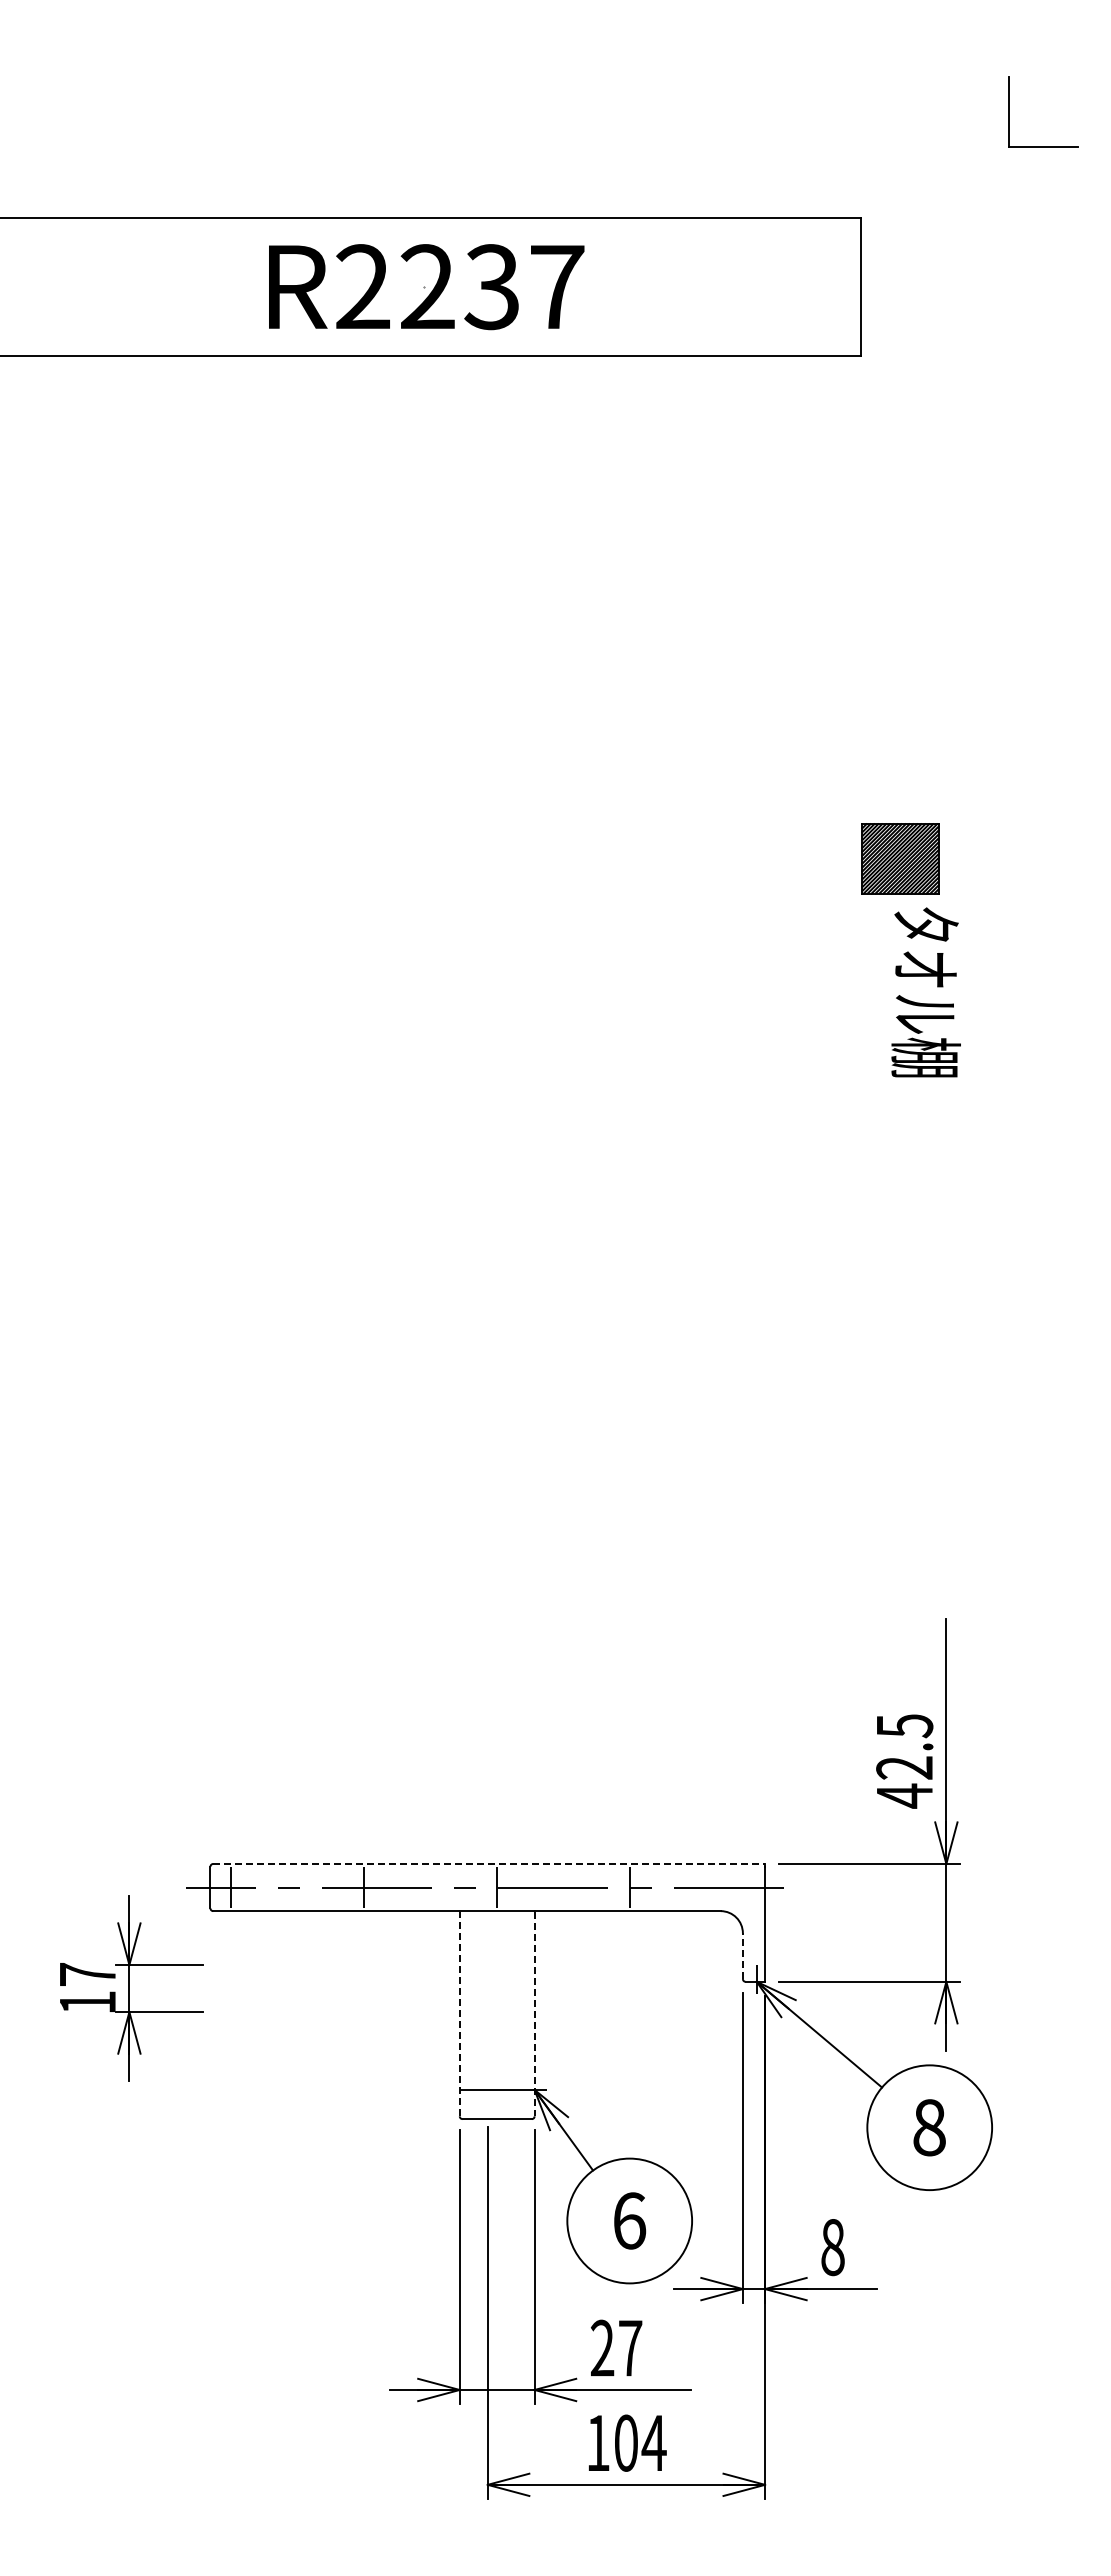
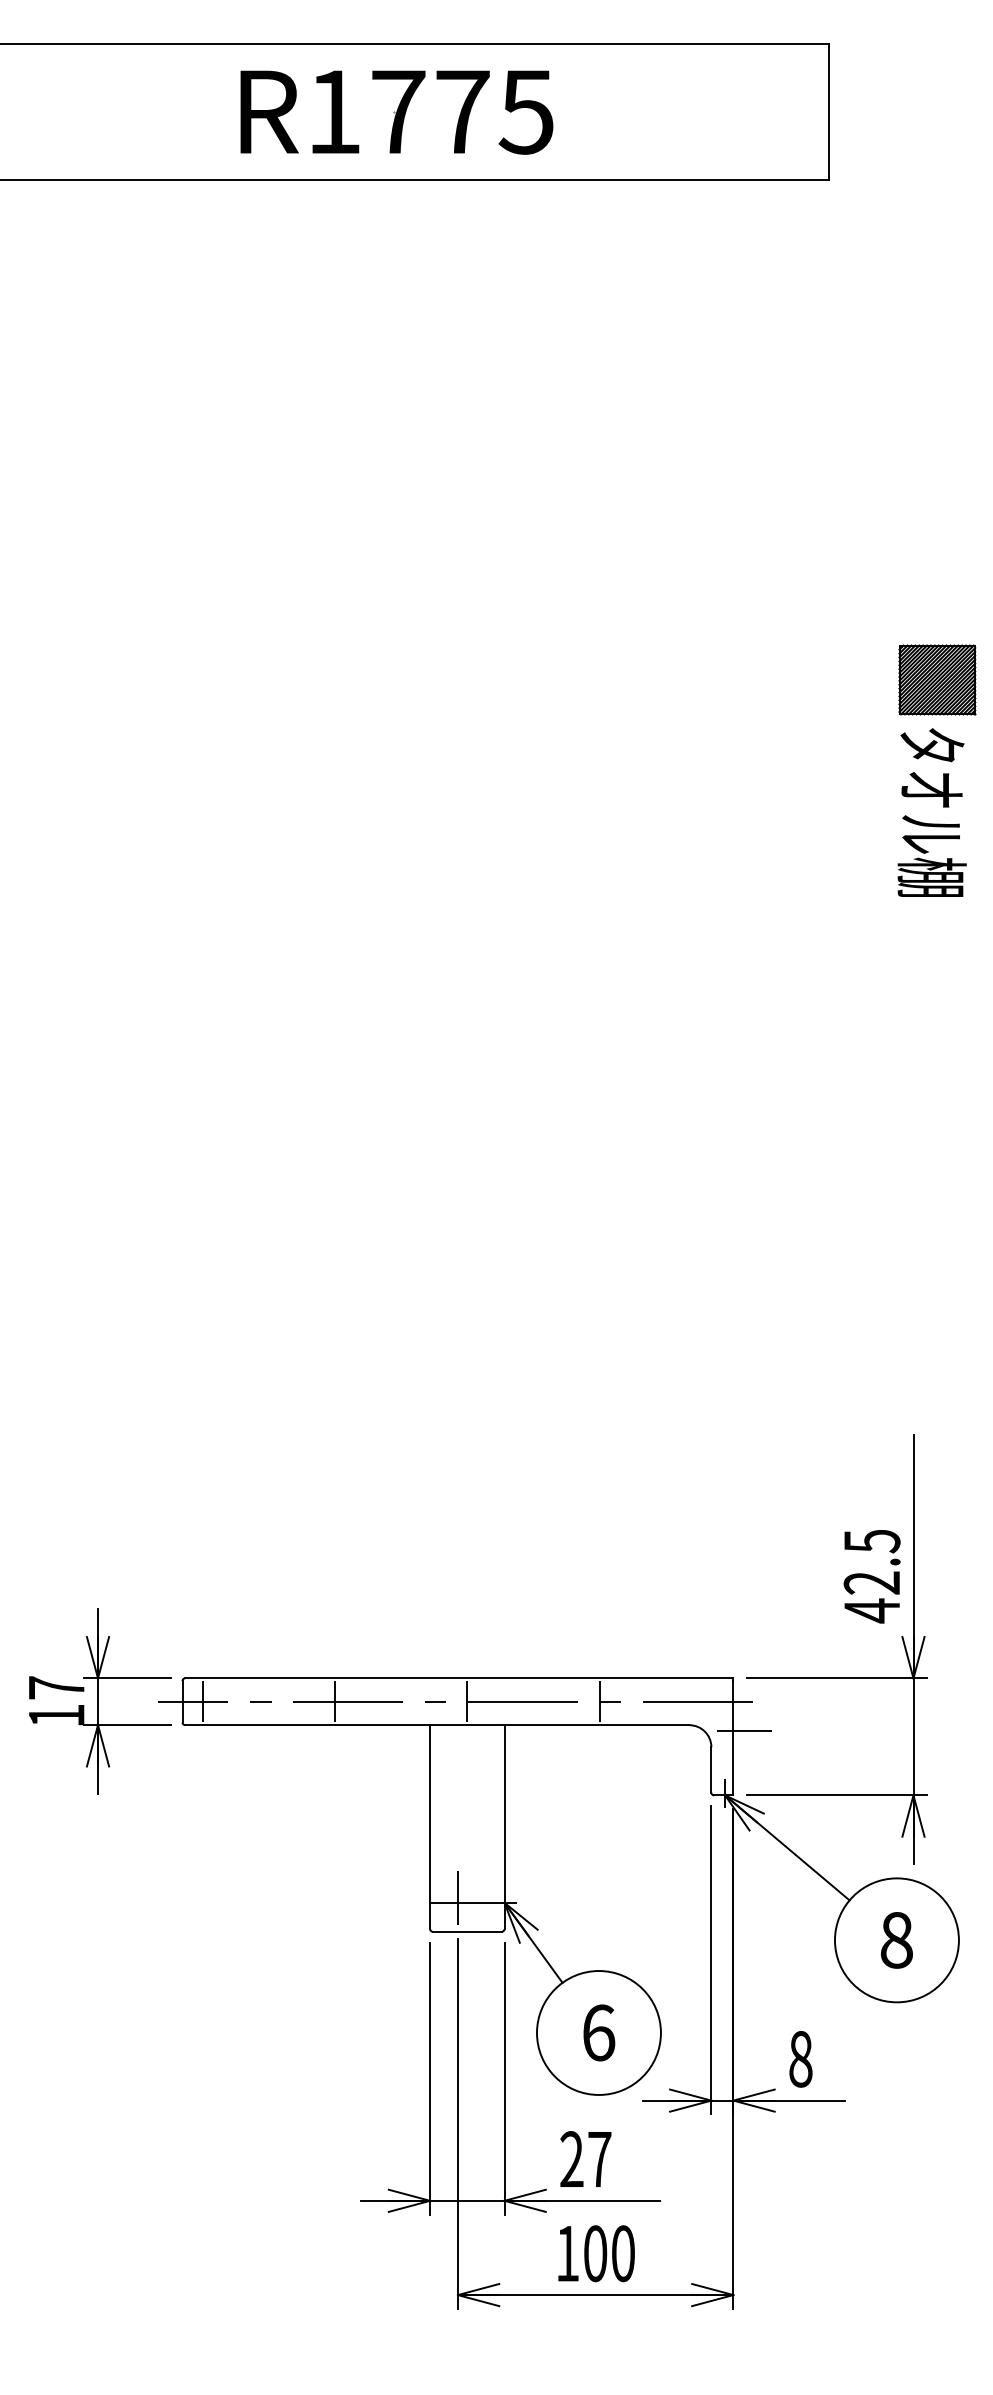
text: (460, 287) -> (430, 112), R2237 -> R1775
part: (900, 858) -> (937, 679), moved
text: (925, 992) -> (931, 812), moved
line: (489, 1863) -> (459, 1677), dashed -> solid
line: (776, 1916) -> (744, 1730), added
line: (742, 1956) -> (710, 1770), dashed -> solid
part: (131, 1988) -> (100, 1701), moved
line: (459, 2013) -> (429, 1826), dashed -> solid
line: (534, 2014) -> (504, 1827), dashed -> solid
line: (487, 2084) -> (457, 1897), added
text: (653, 2442) -> (622, 2253), 104 -> 100

